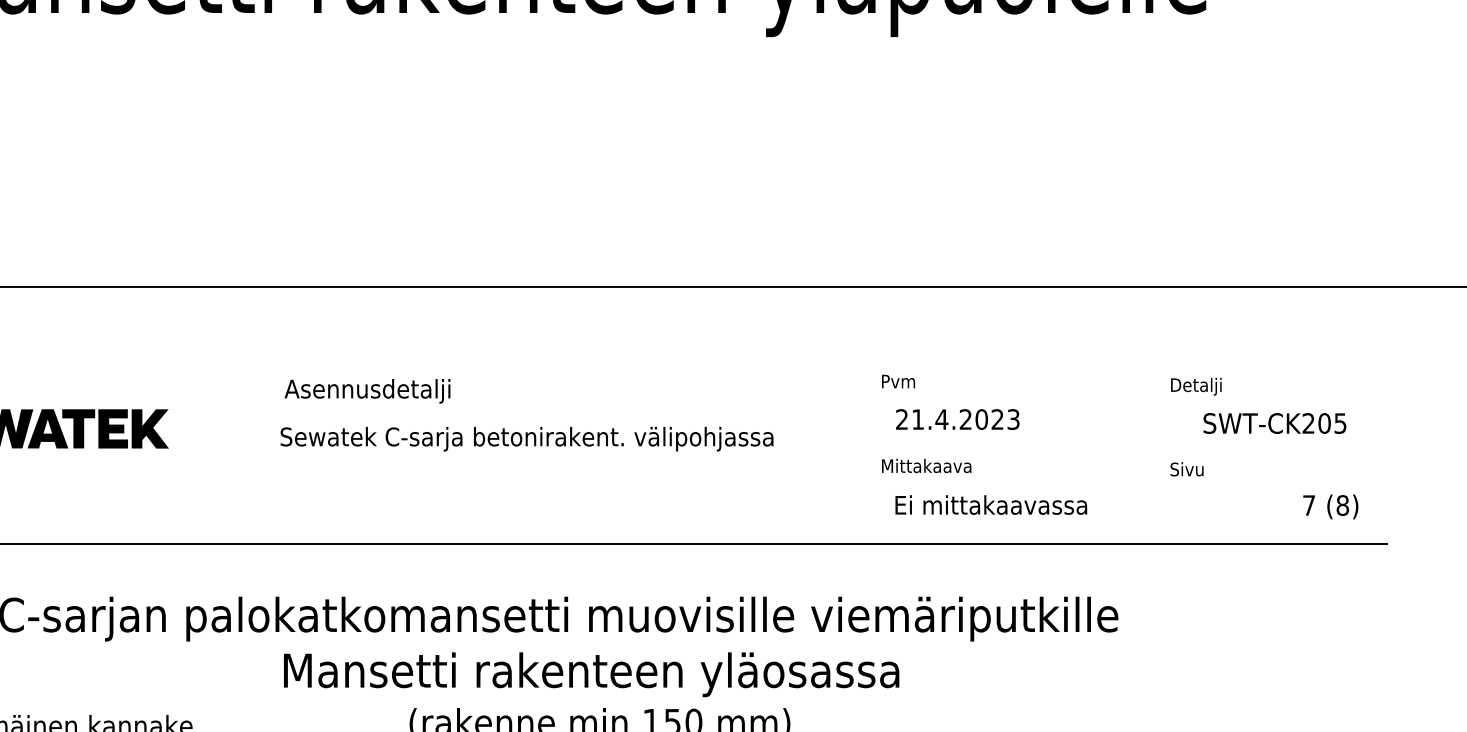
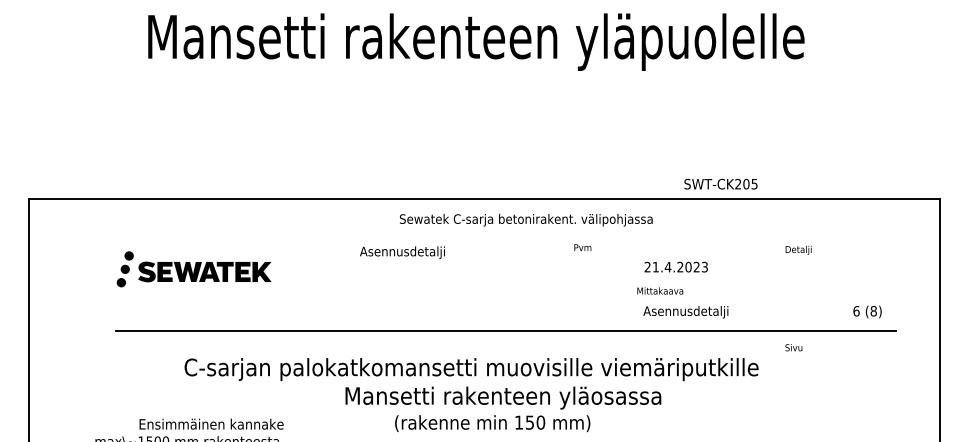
text: (897, 381) -> (582, 247), moved
text: (367, 390) -> (402, 252), moved
text: (1274, 422) -> (720, 183), moved
text: (527, 439) -> (526, 220), moved
text: (1186, 468) -> (793, 347), moved
text: (1309, 505) -> (856, 311), 7 -> 6
text: (989, 507) -> (692, 312), Ei mittakaavassa -> Asennusdetalji
text: (591, 673) -> (503, 397), moved

